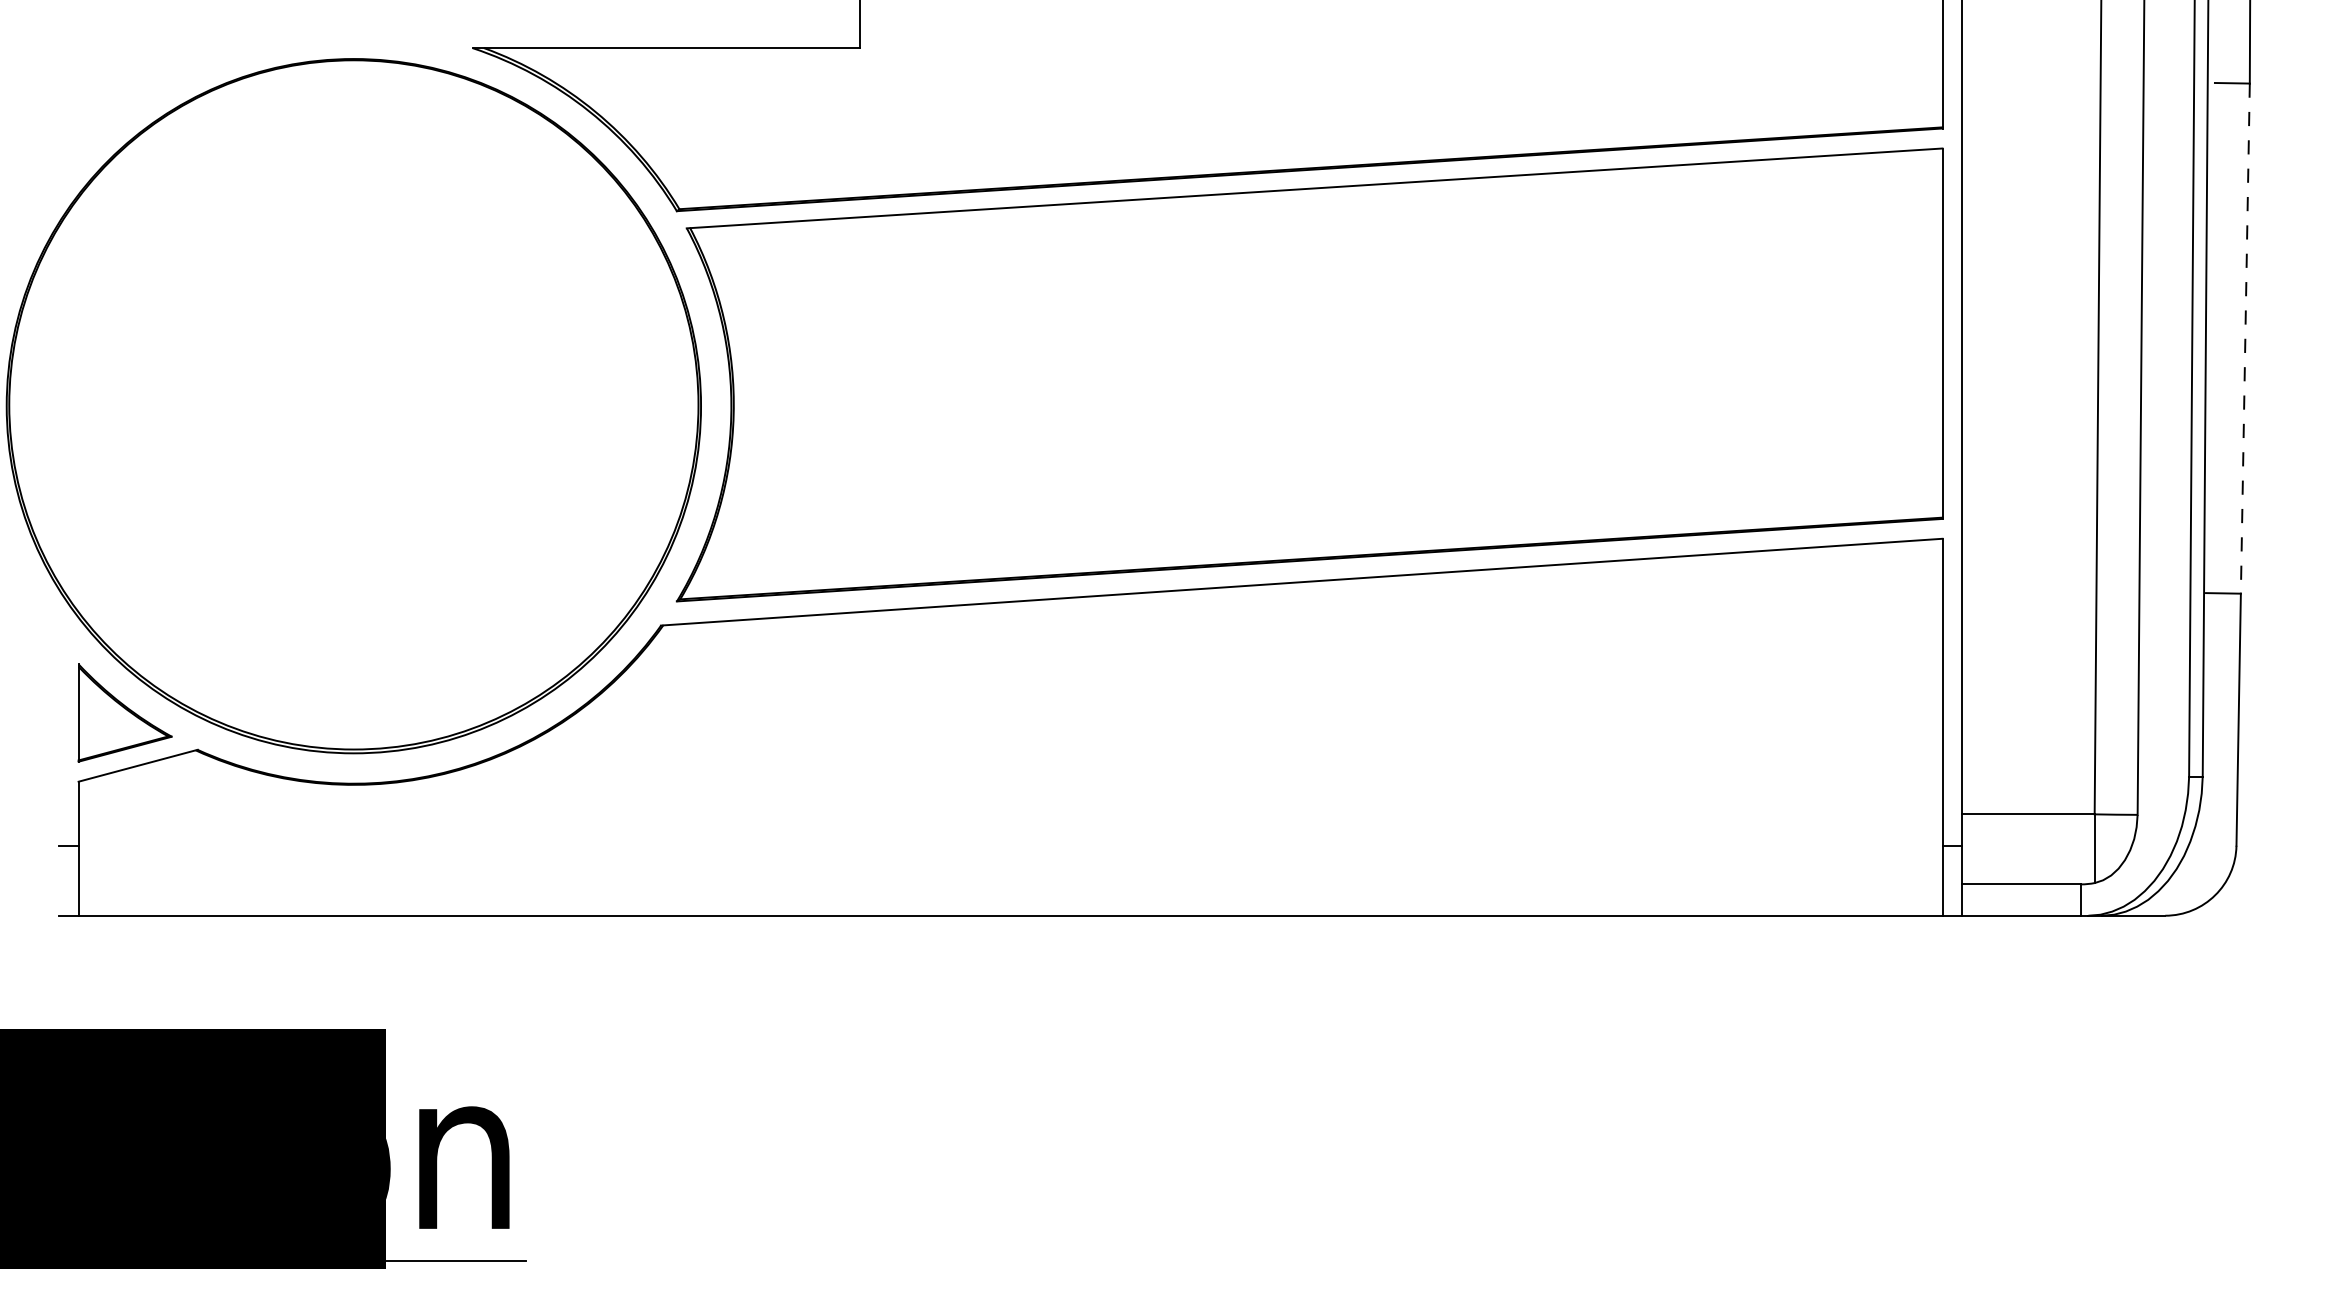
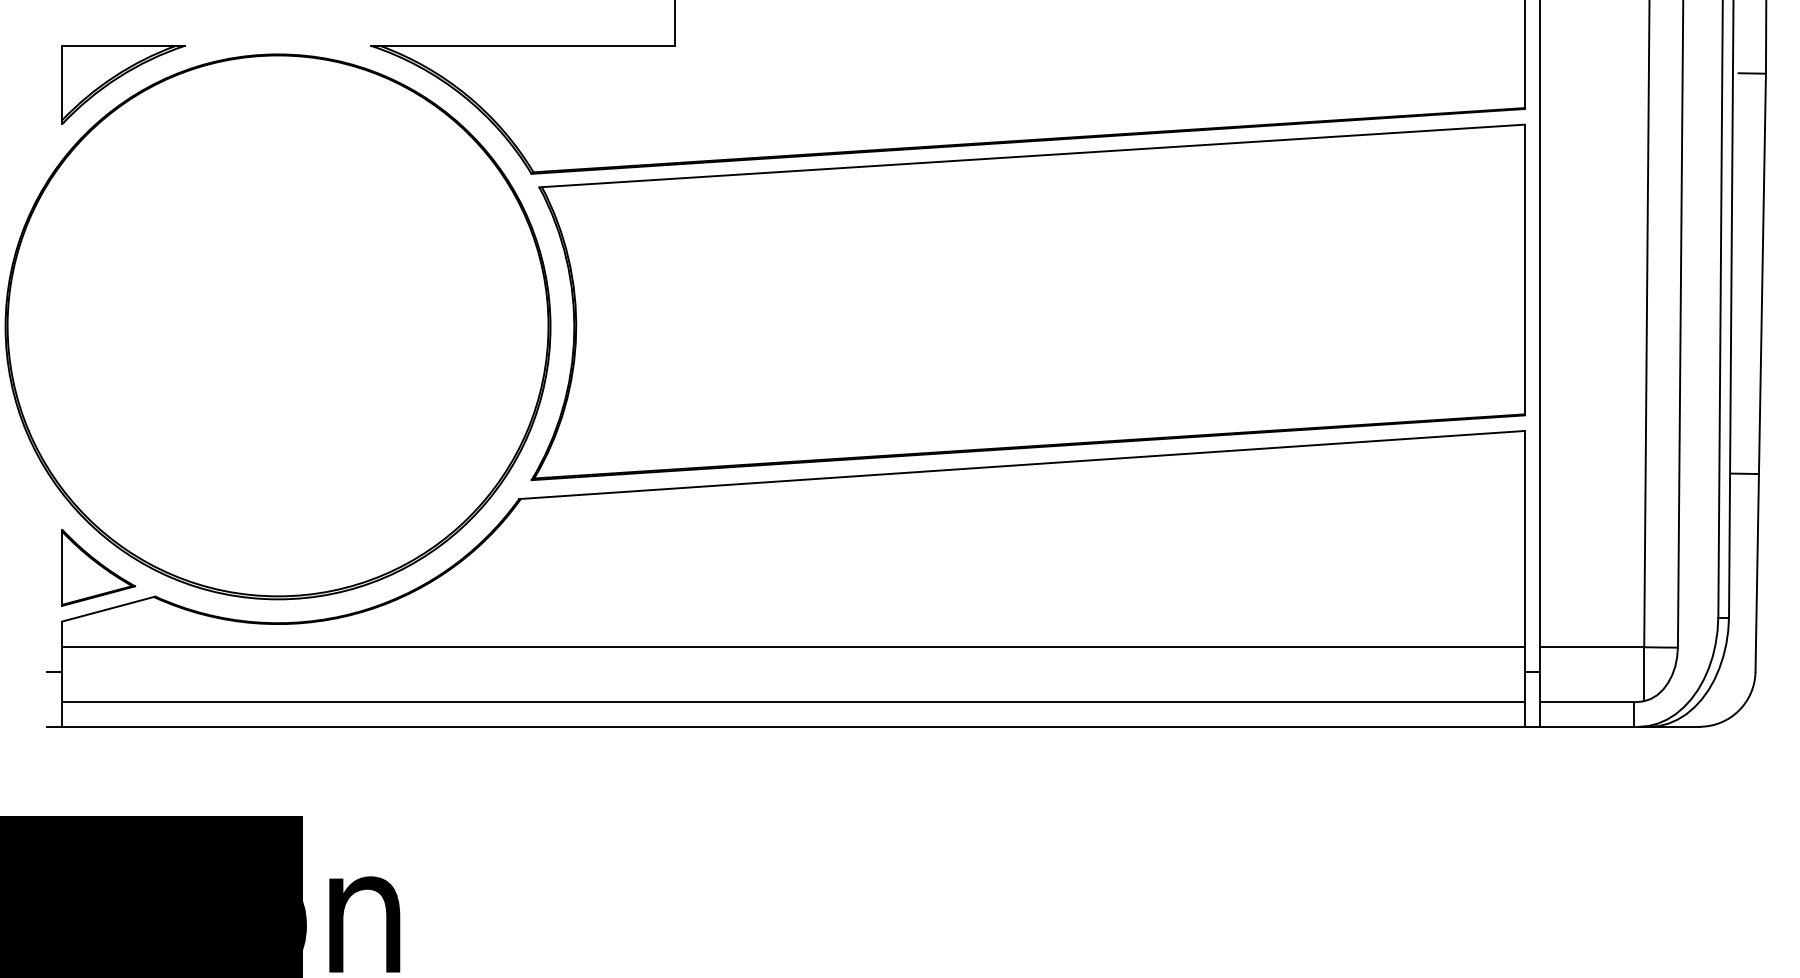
part: (151, 89) -> (119, 78), added
line: (2245, 339) -> (1762, 274), dashed -> solid
line: (1010, 814) -> (793, 647), added
line: (1010, 884) -> (793, 702), added

